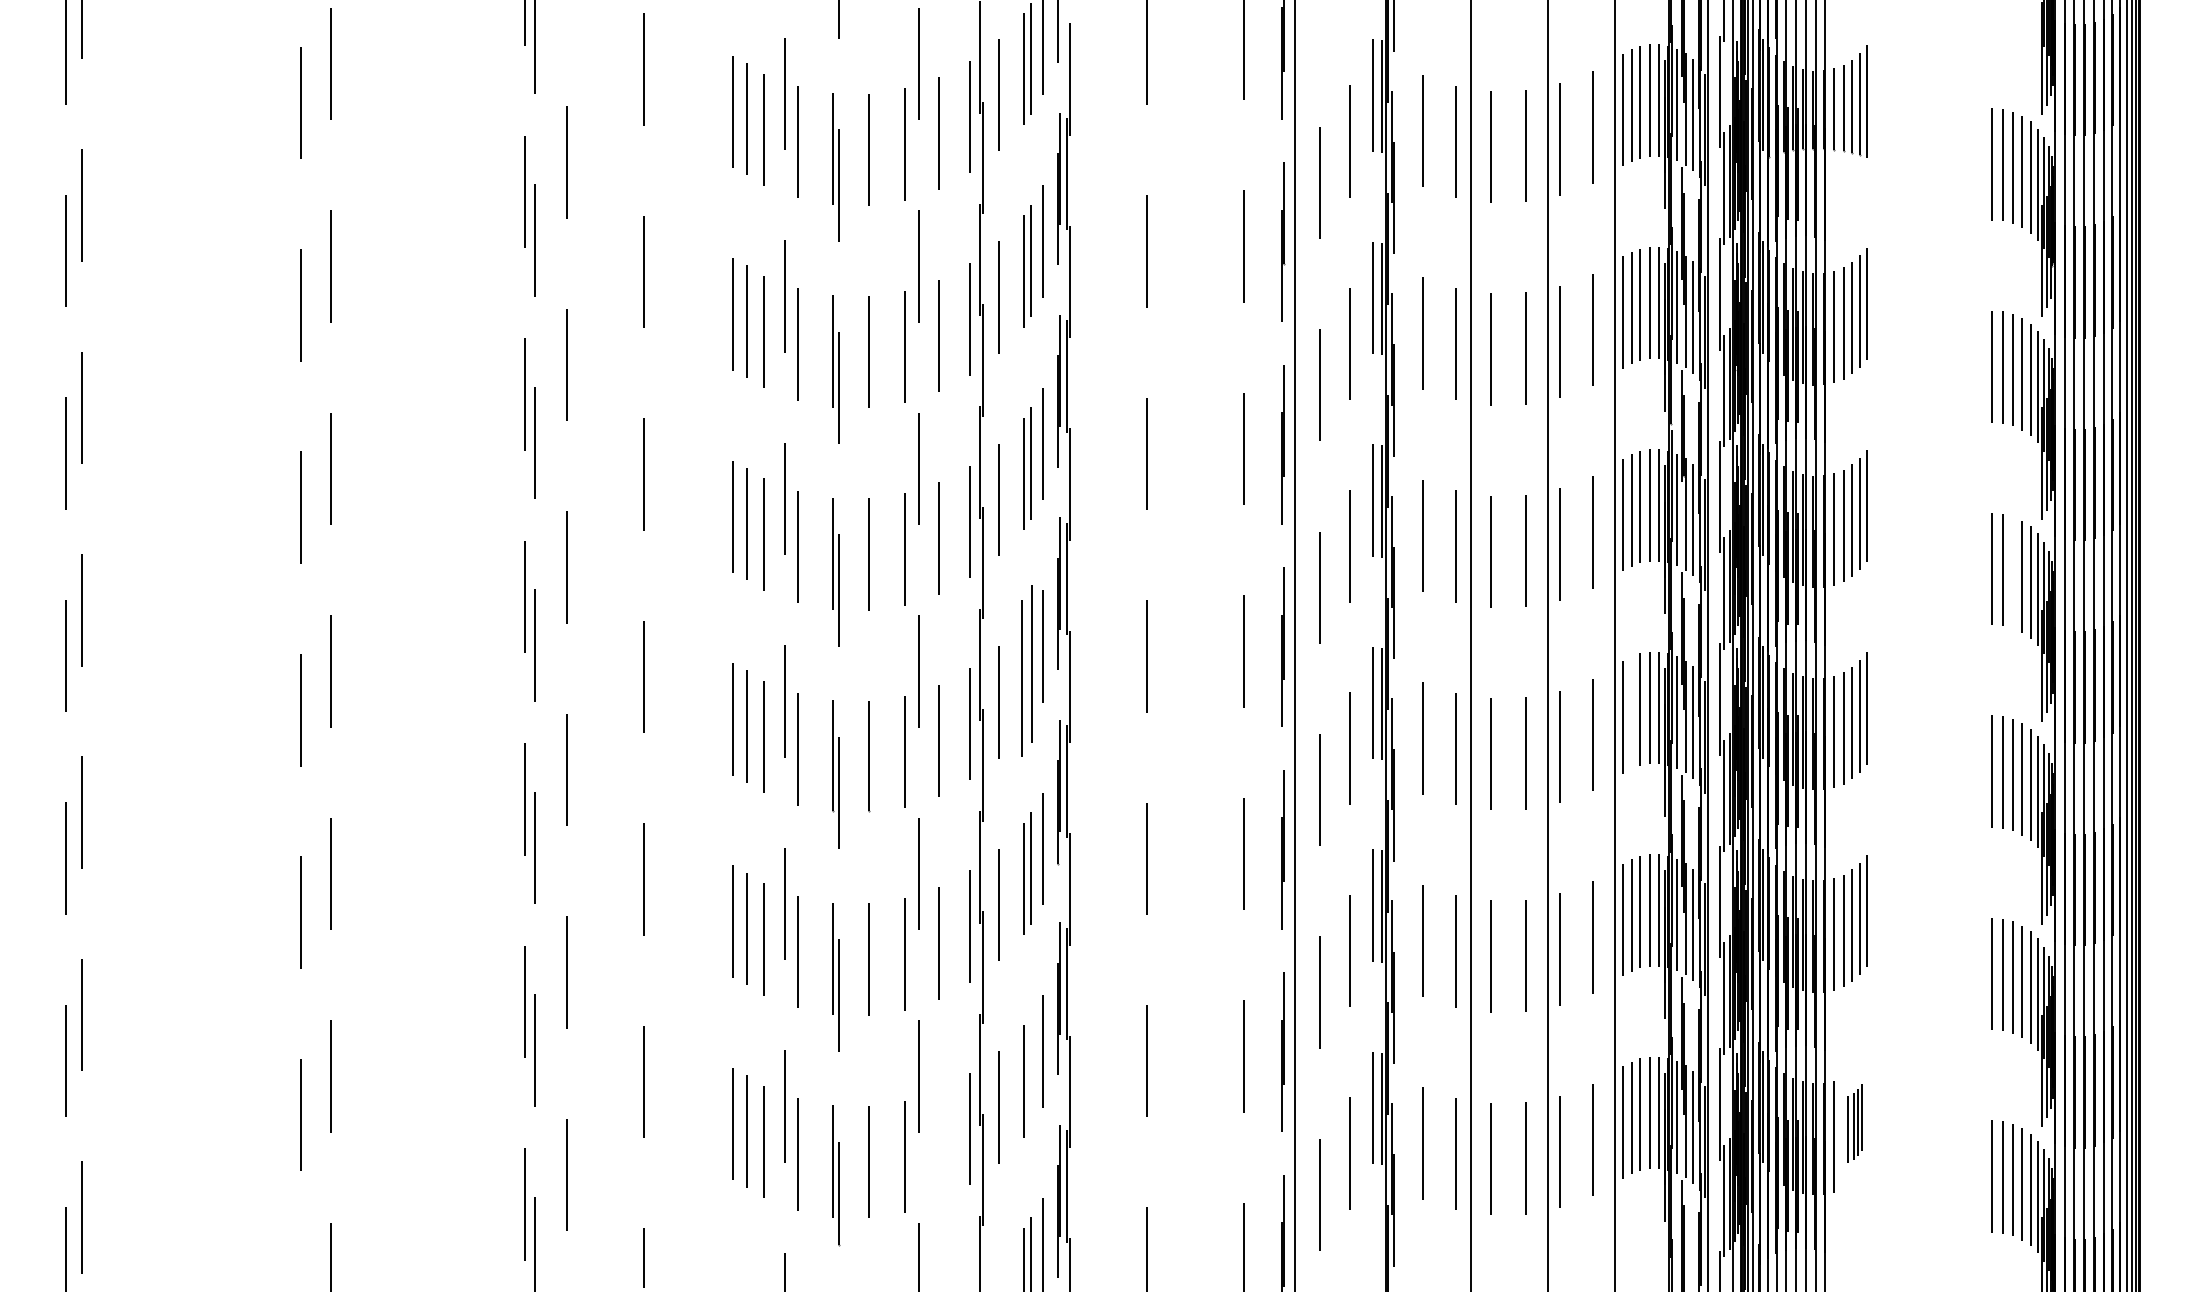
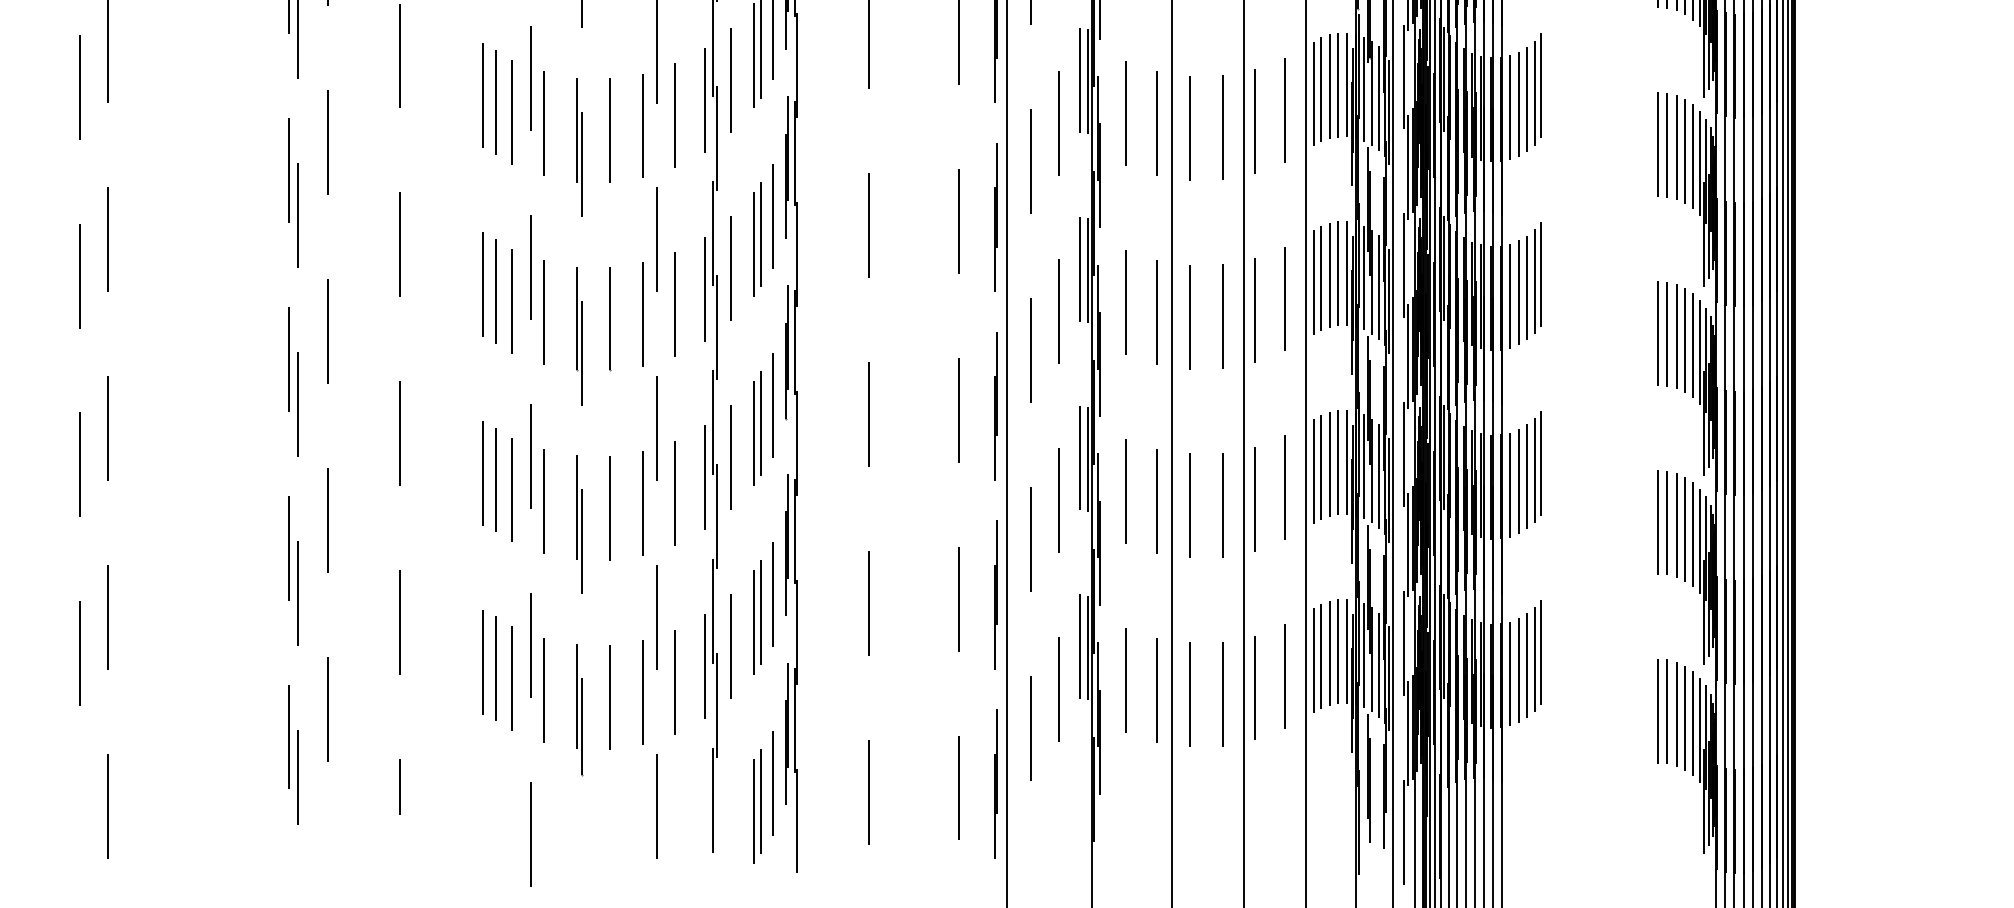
line: (2012, 572) -> (1676, 147), added
part: (1027, 671) -> (757, 239), size x0.71
line: (1631, 712) -> (1321, 278), added
line: (1031, 1070) -> (761, 612), added
part: (1855, 1123) -> (1530, 661), size x1.67
line: (938, 1145) -> (674, 682), added

